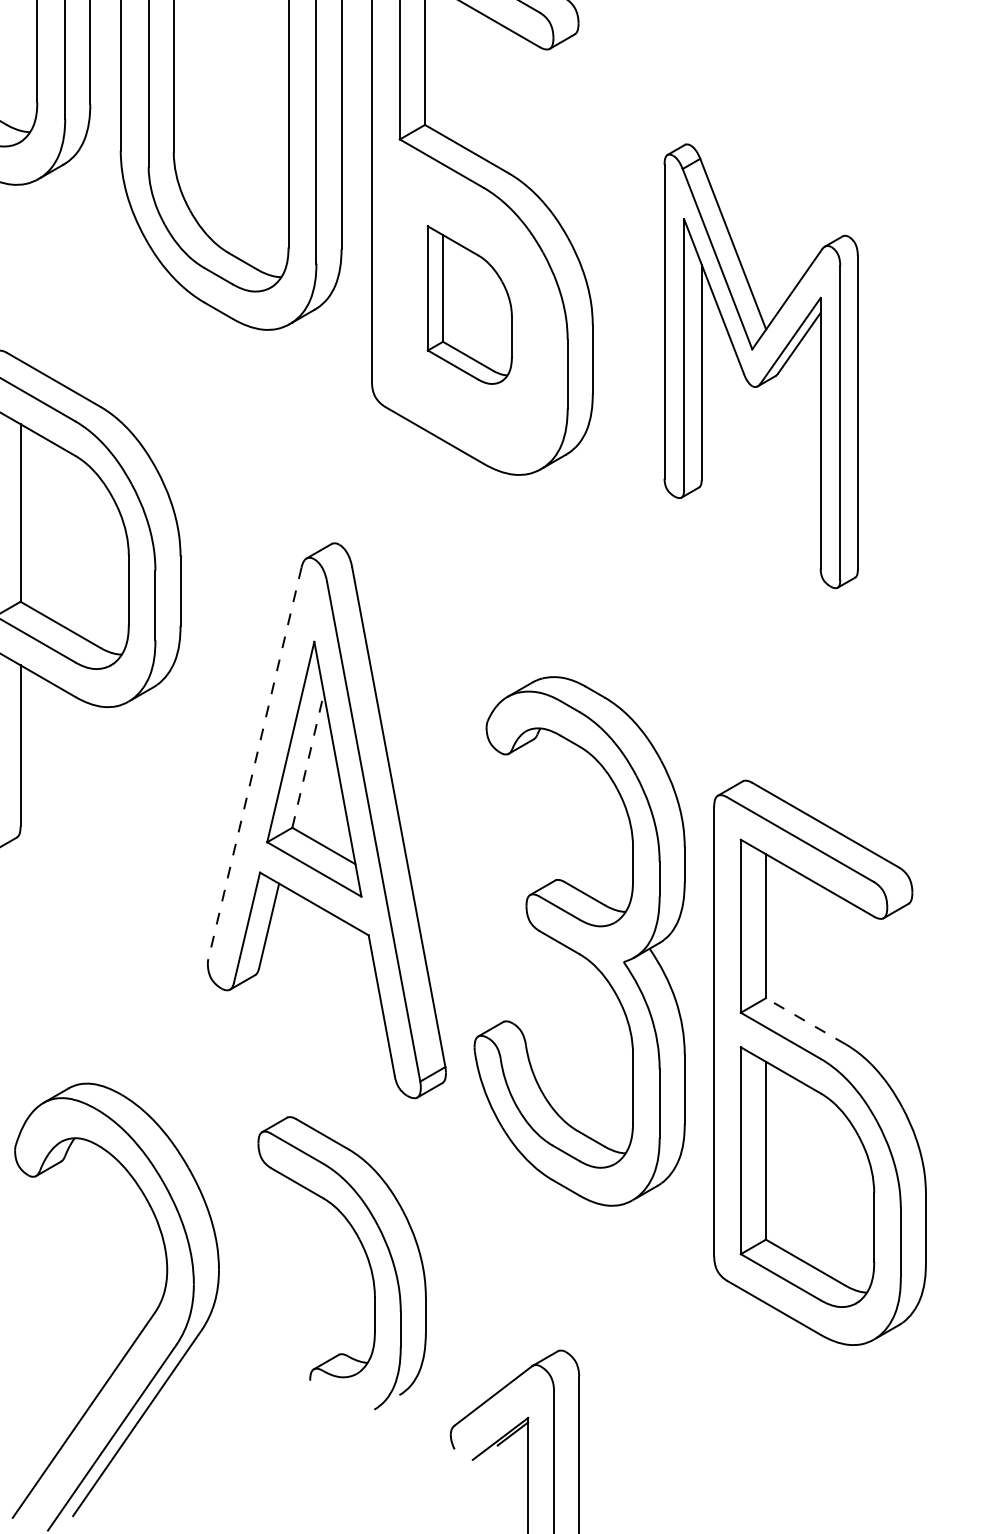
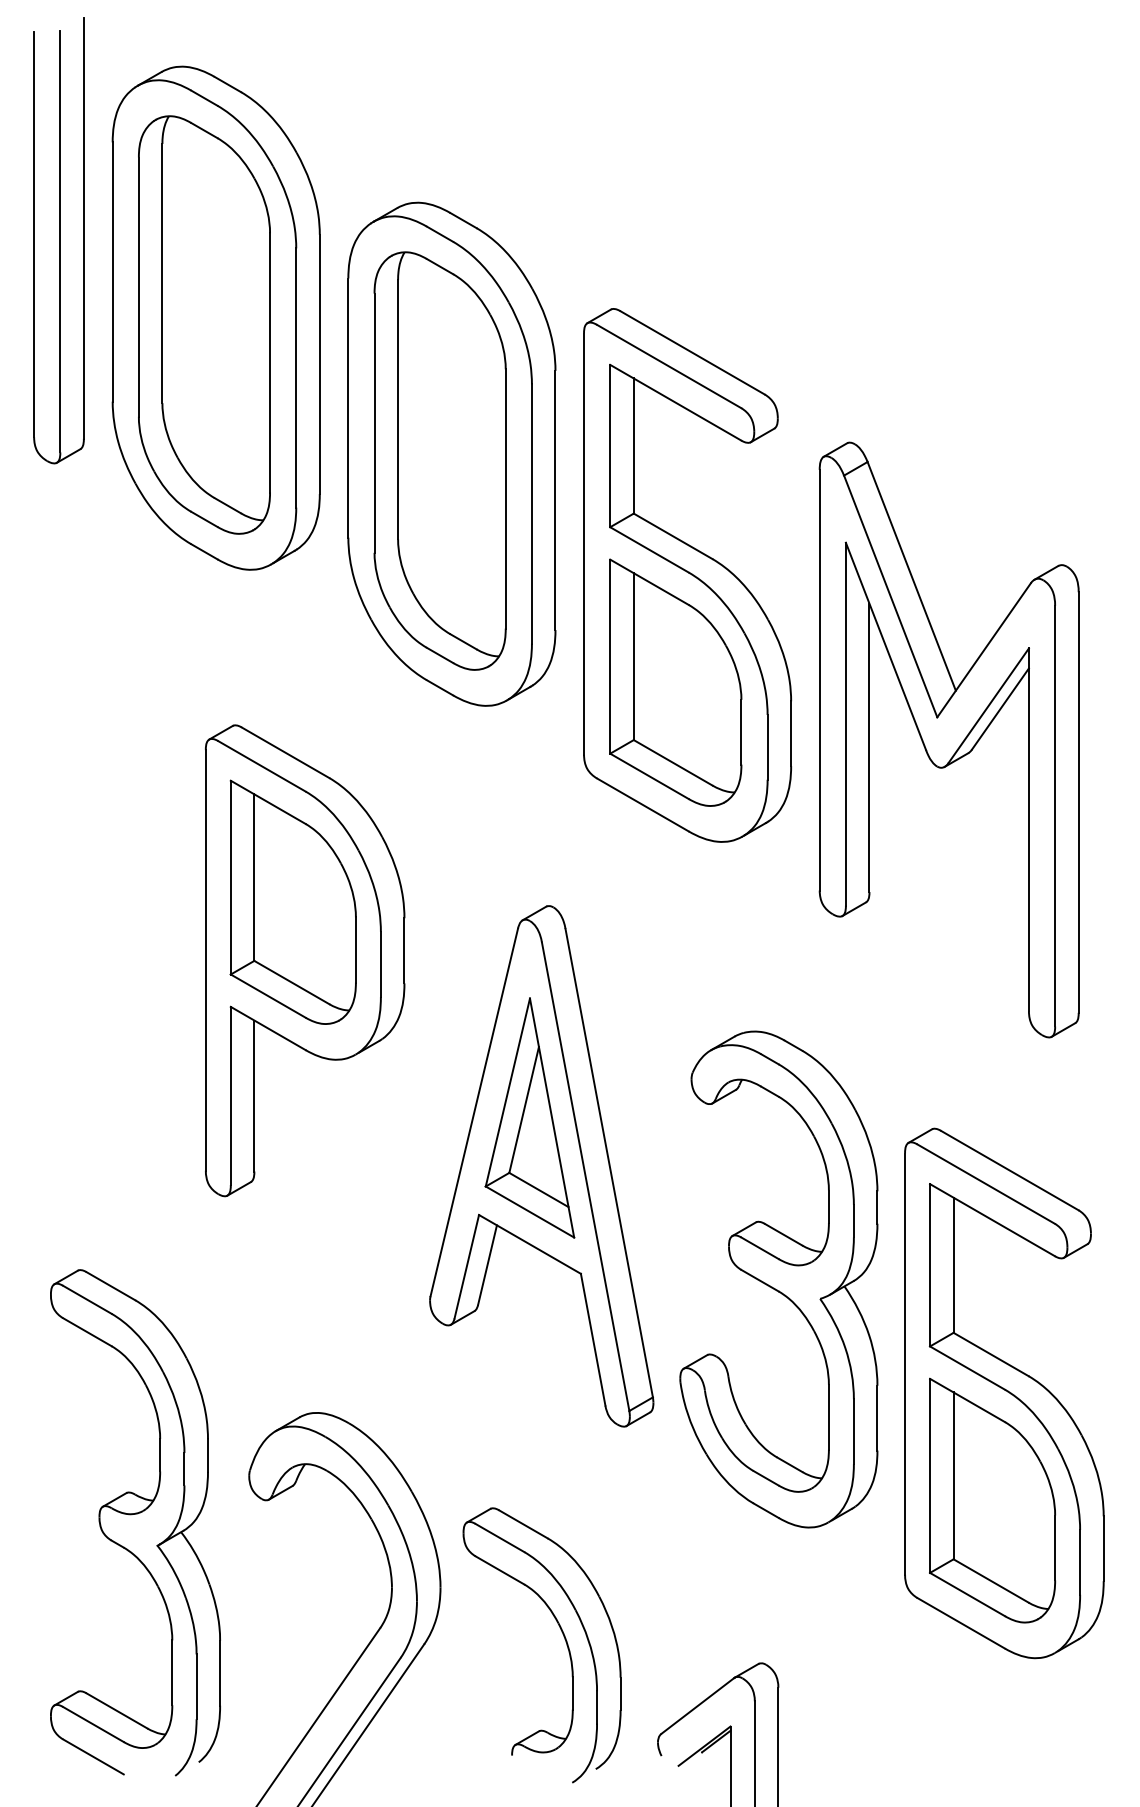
part: (469, 304) -> (675, 682), size x1.67
part: (760, 365) -> (948, 739), size x1.43
line: (308, 760) -> (524, 1109), dashed -> solid
line: (255, 763) -> (474, 1112), dashed -> solid
line: (805, 1021) -> (990, 1354), dashed -> solid
part: (363, 1251) -> (562, 1634), moved

